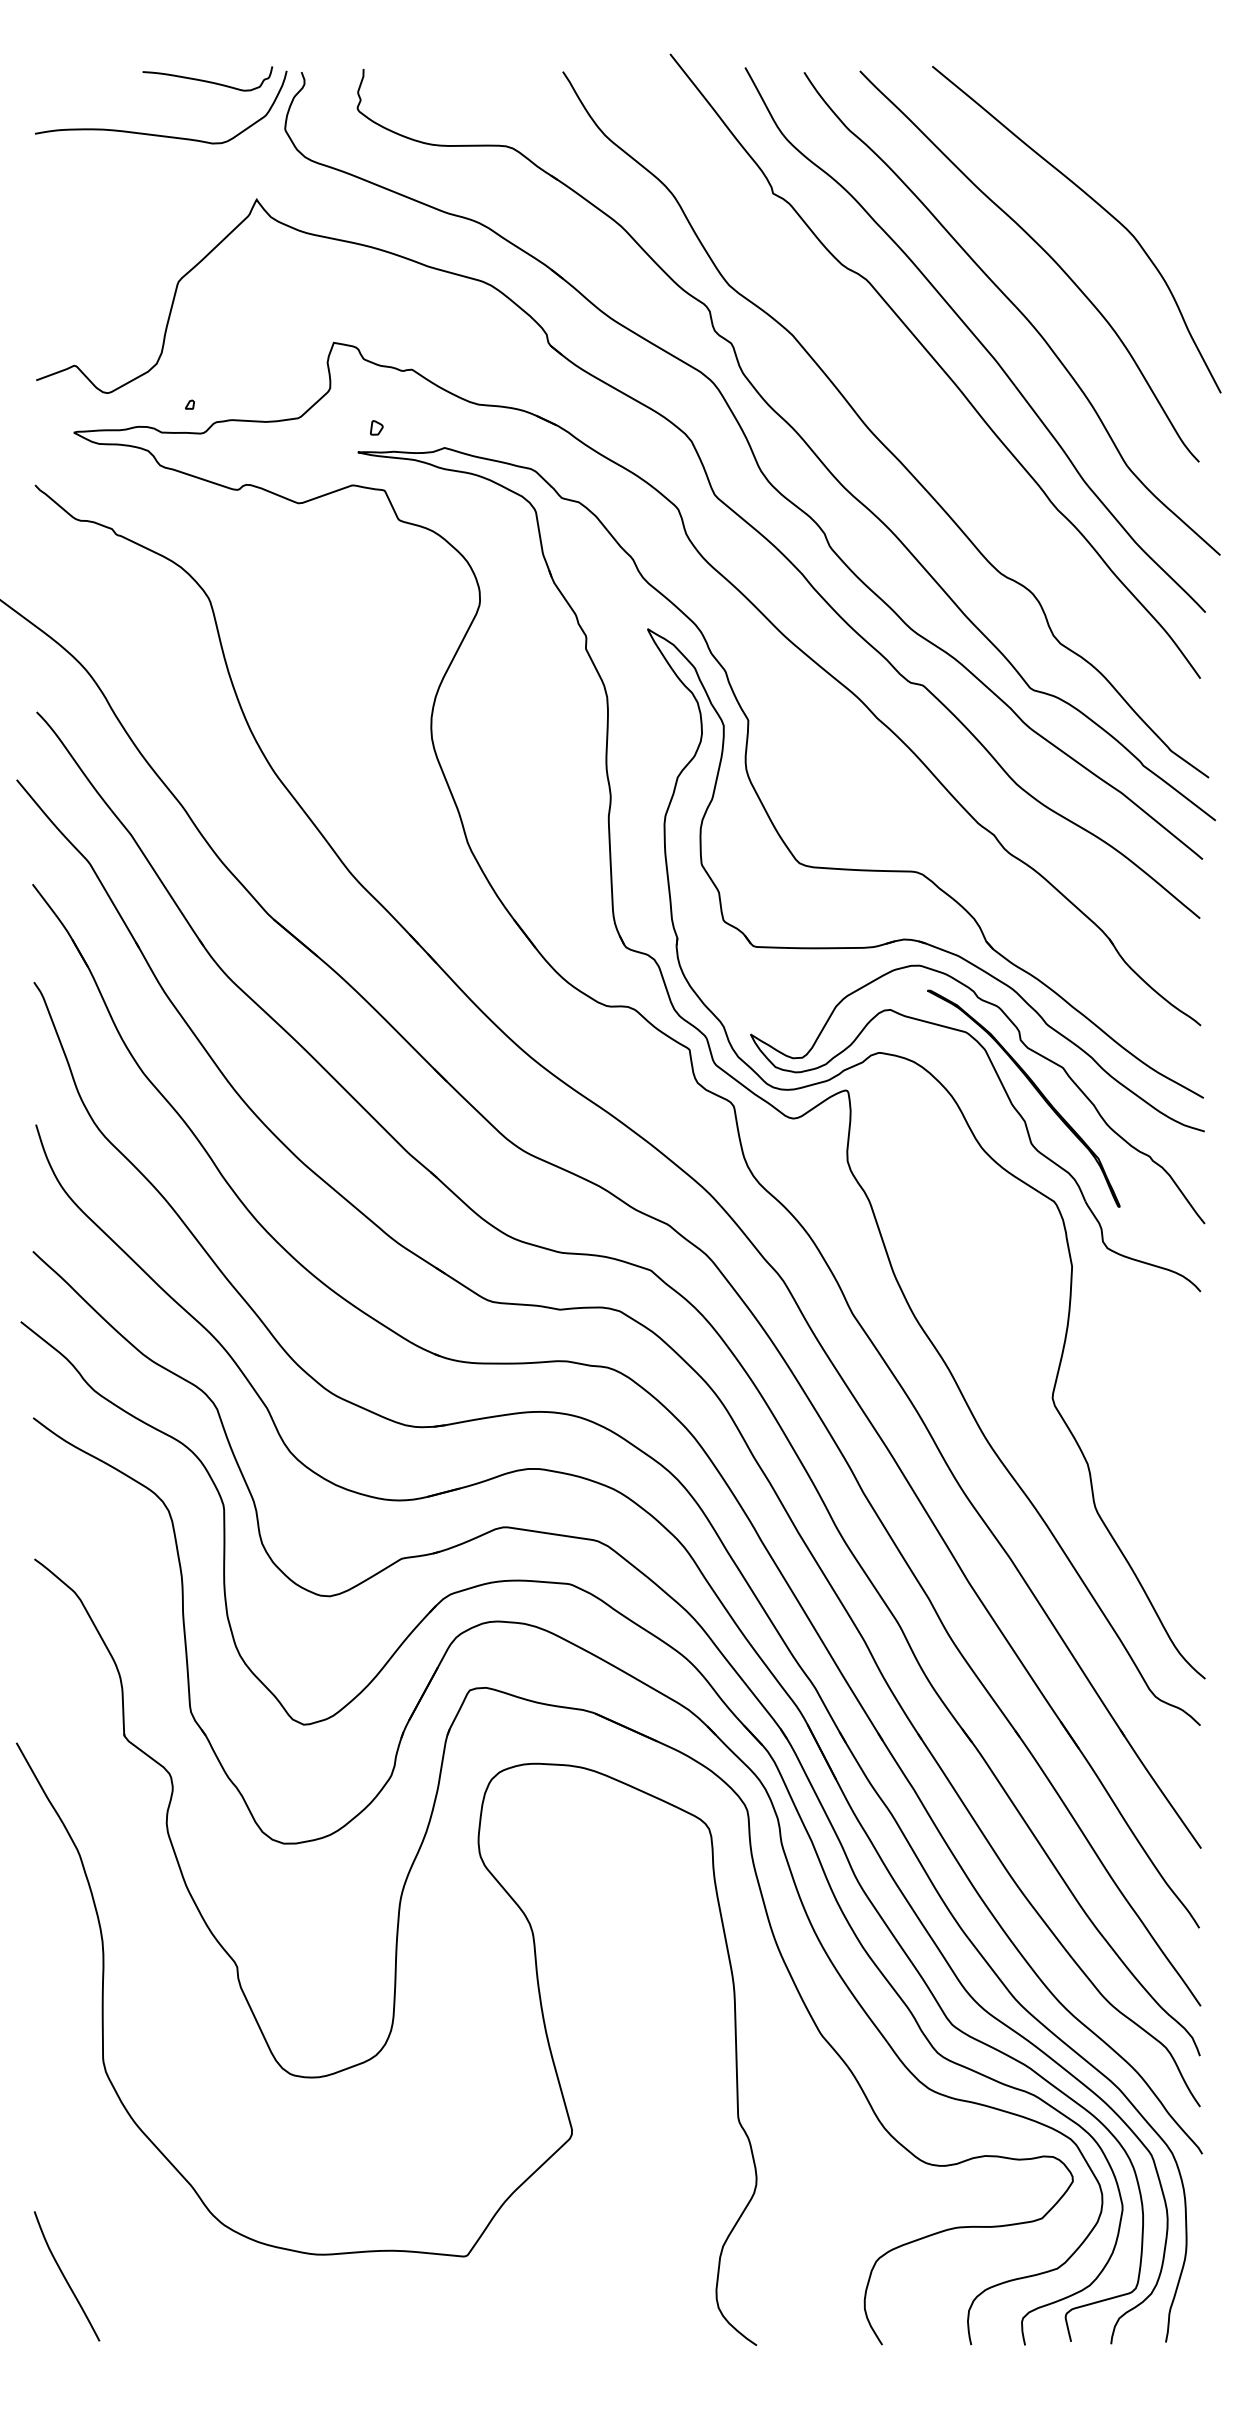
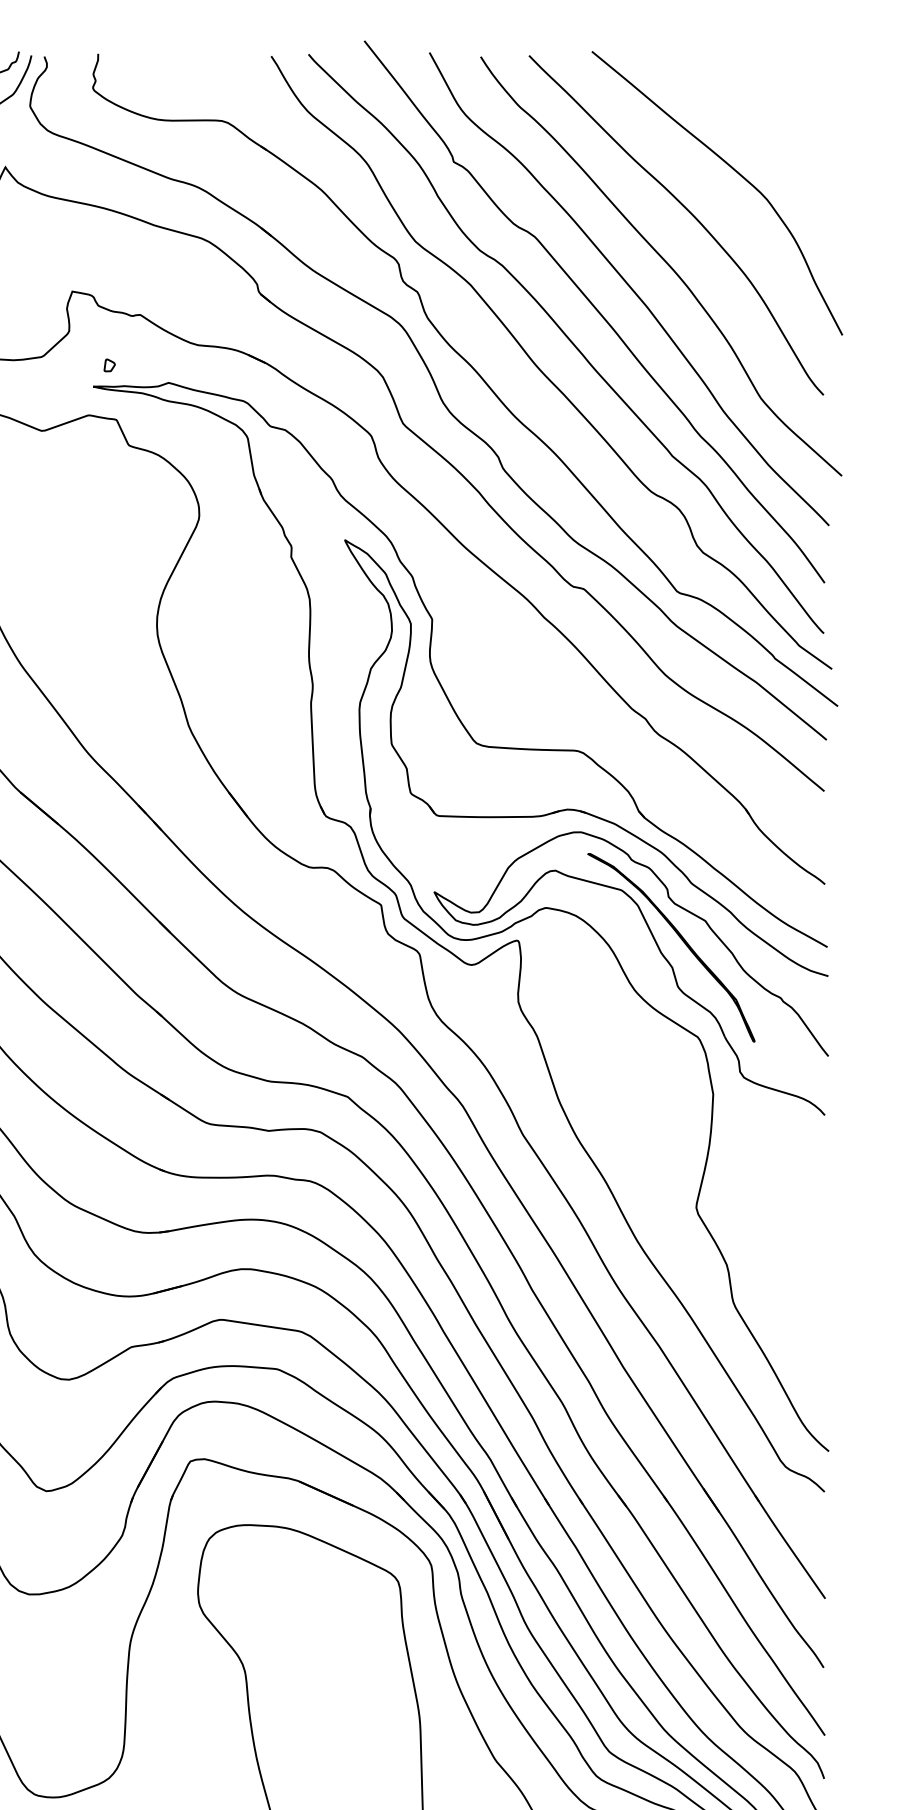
curve: (905, 398) -> (568, 339), added

